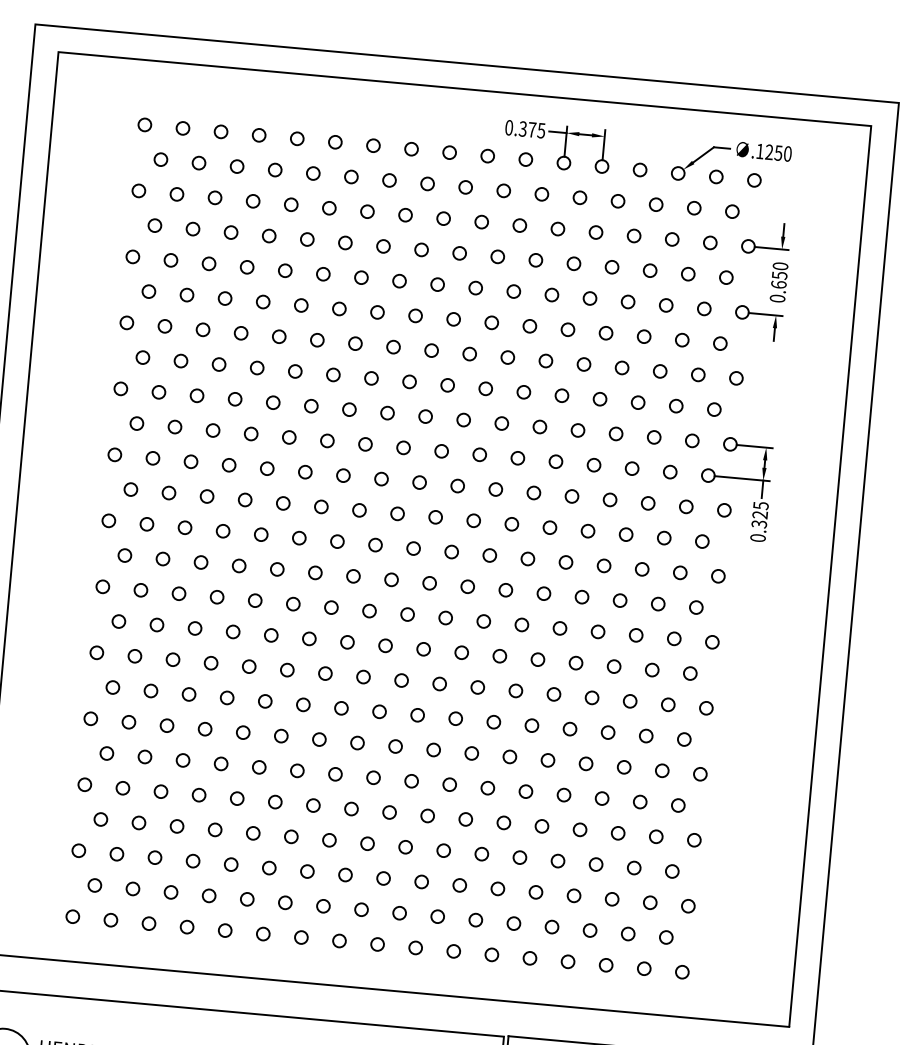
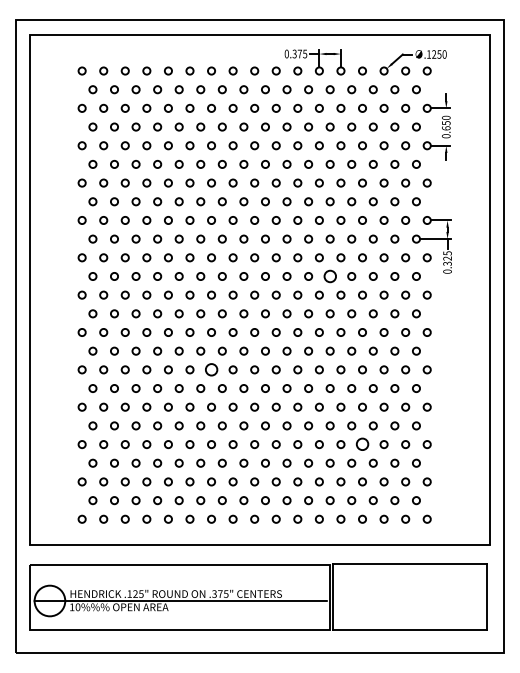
circle: (548, 527) -> (329, 276), size x1.6
circle: (325, 672) -> (211, 369), size x1.6
circle: (580, 829) -> (362, 444), size x1.6

